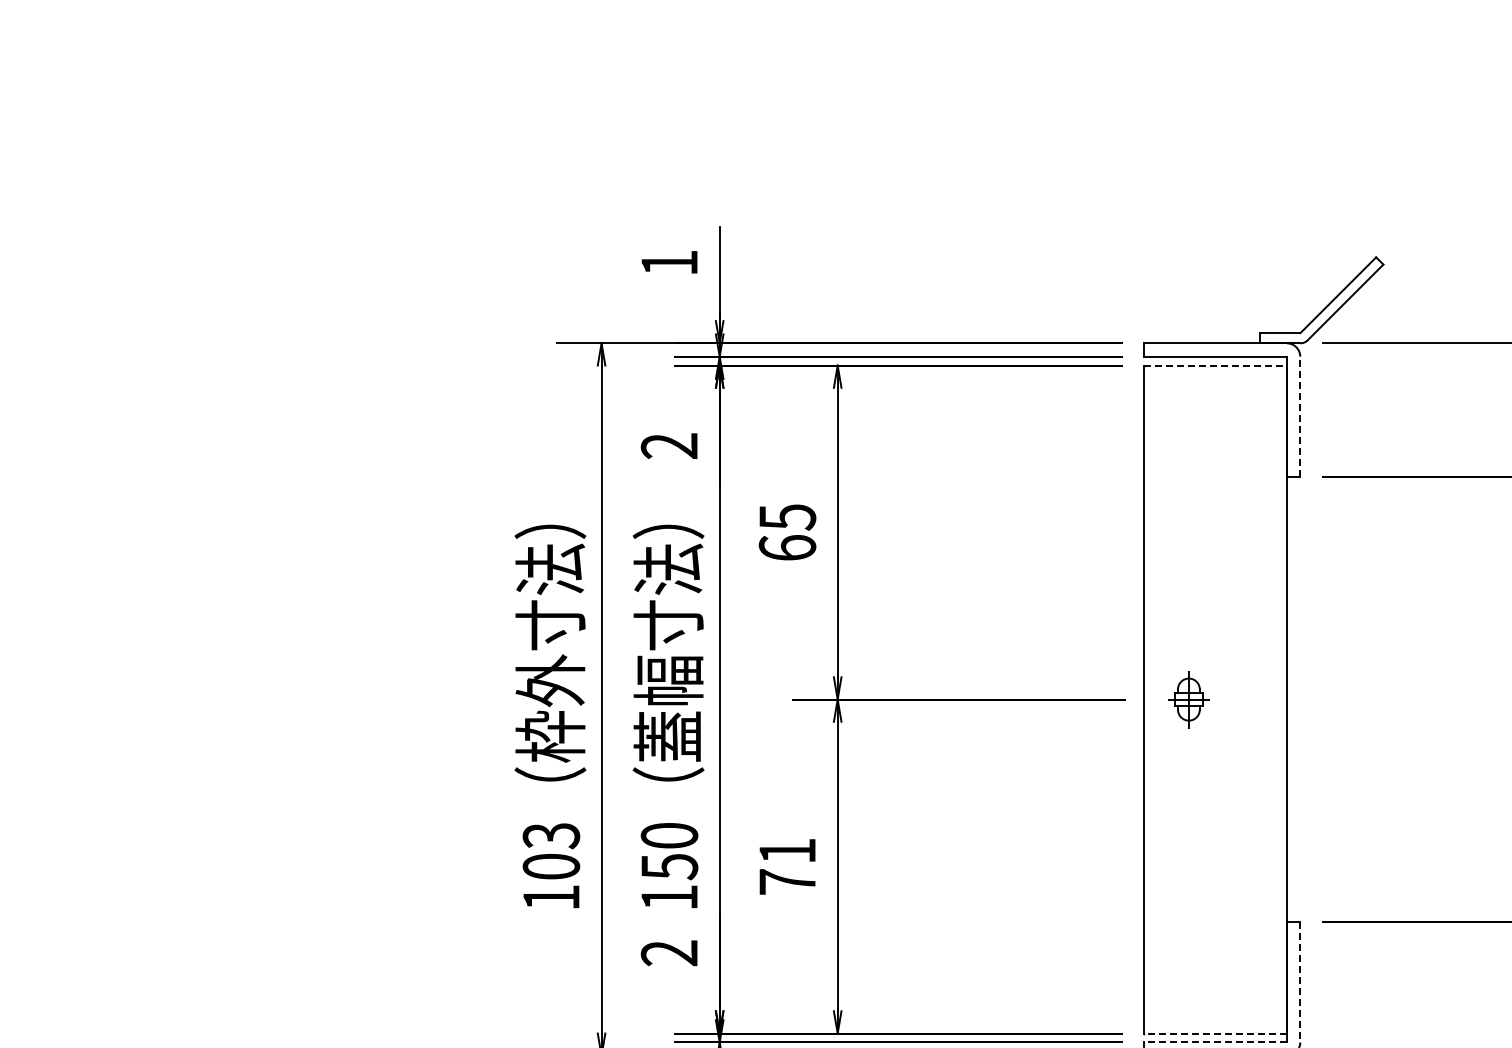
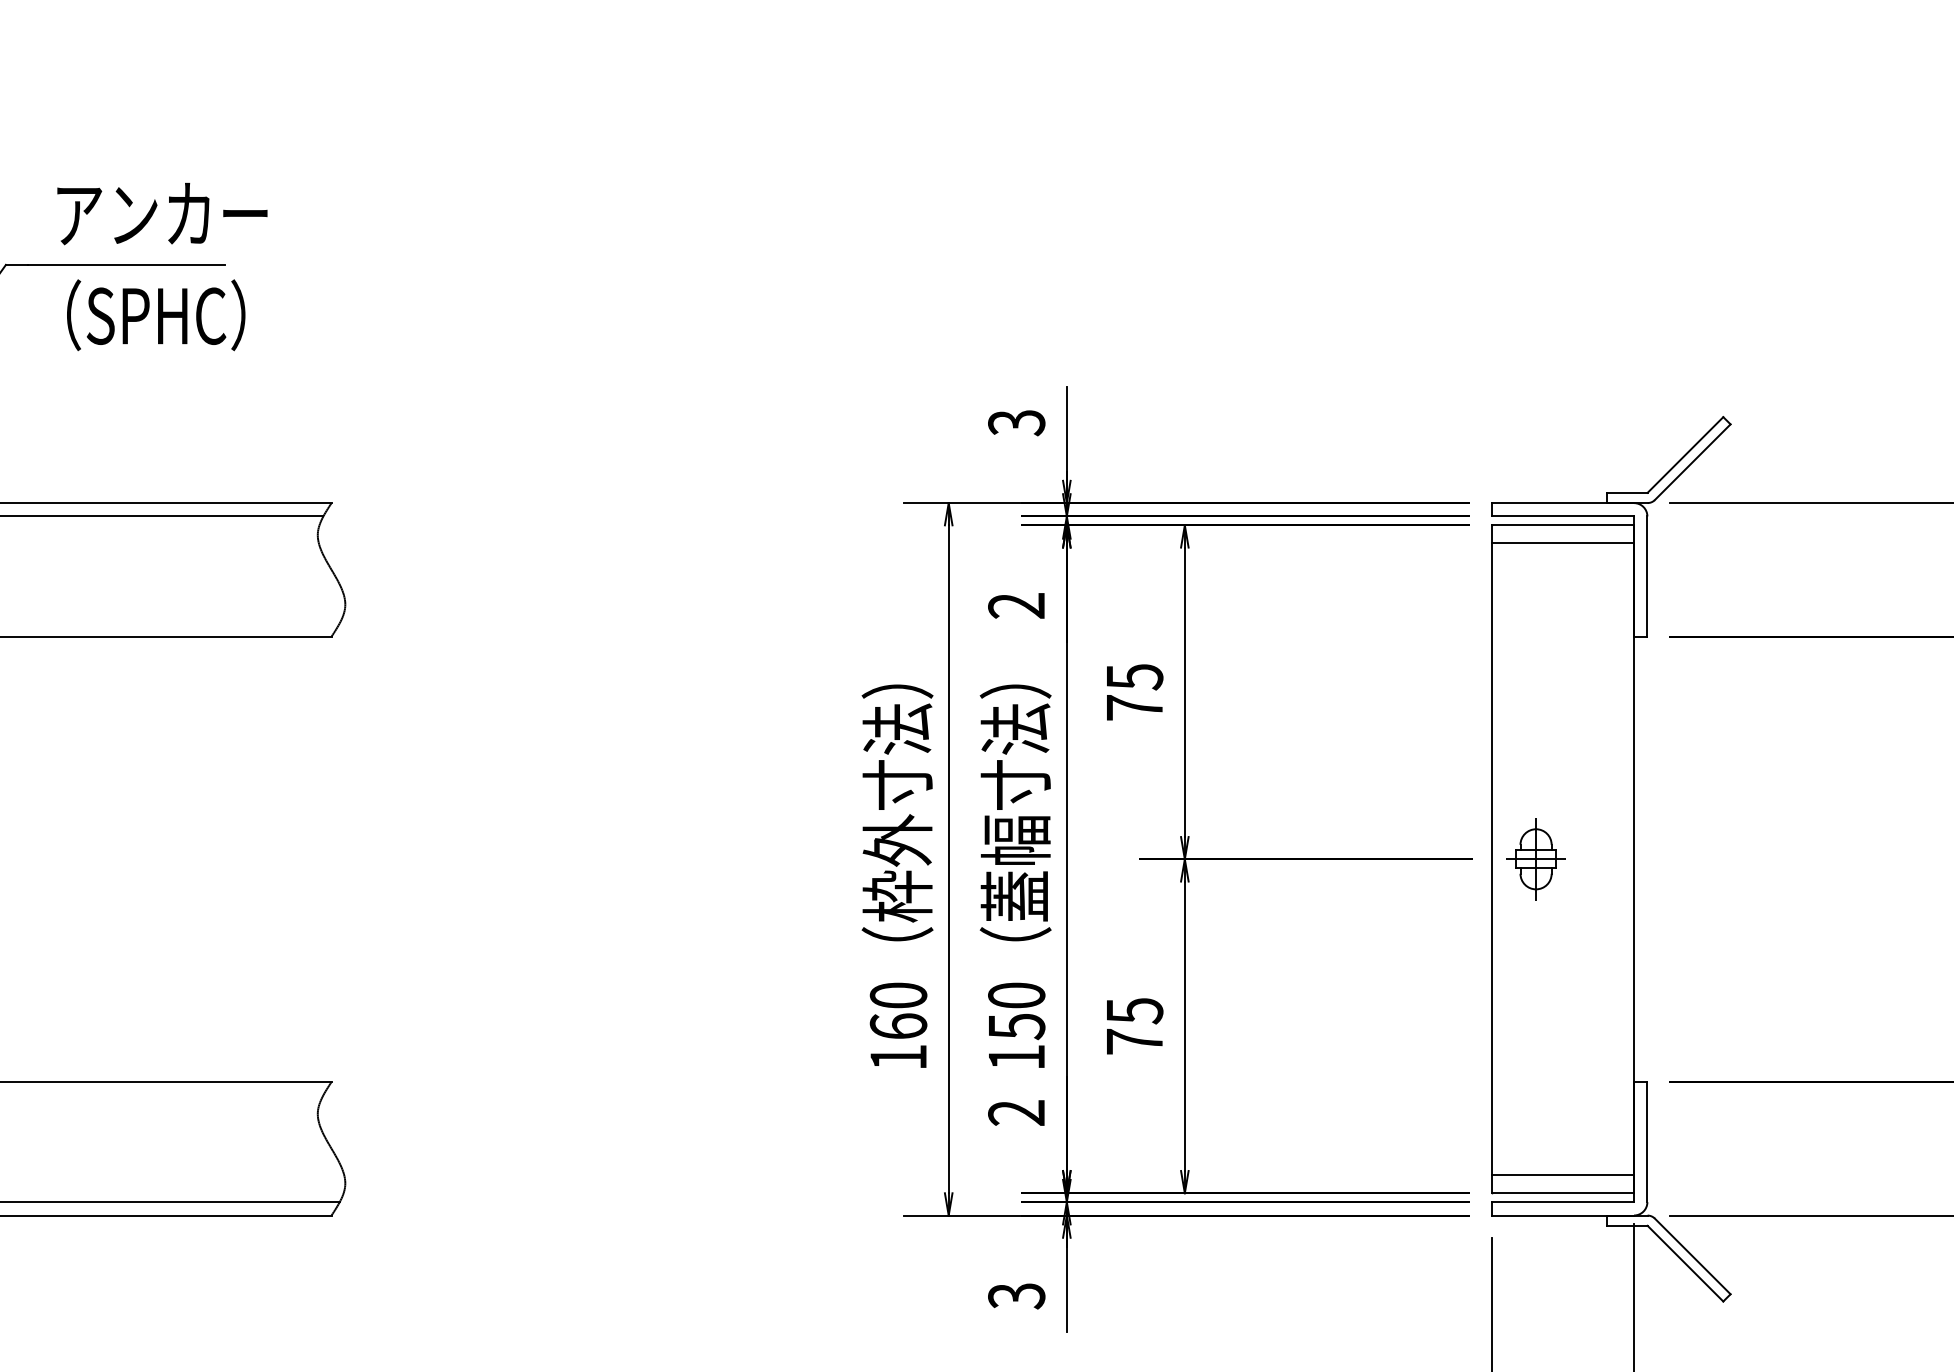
text: (669, 263) -> (1016, 423), 1 -> 3
line: (1216, 365) -> (1563, 525), dashed -> solid
line: (1215, 383) -> (1562, 543), added
line: (1300, 416) -> (1647, 576), dashed -> solid
text: (787, 547) -> (1134, 707), 65 -> 75
part: (1188, 699) -> (1535, 859), size x1.43
text: (551, 850) -> (898, 1010), 103 -> 160
text: (788, 851) -> (1135, 1011), 71 -> 75
line: (1300, 982) -> (1647, 1142), dashed -> solid
line: (1215, 1015) -> (1562, 1175), added
line: (1215, 1033) -> (1562, 1193), dashed -> solid
line: (1215, 1042) -> (1562, 1202), dashed -> solid

